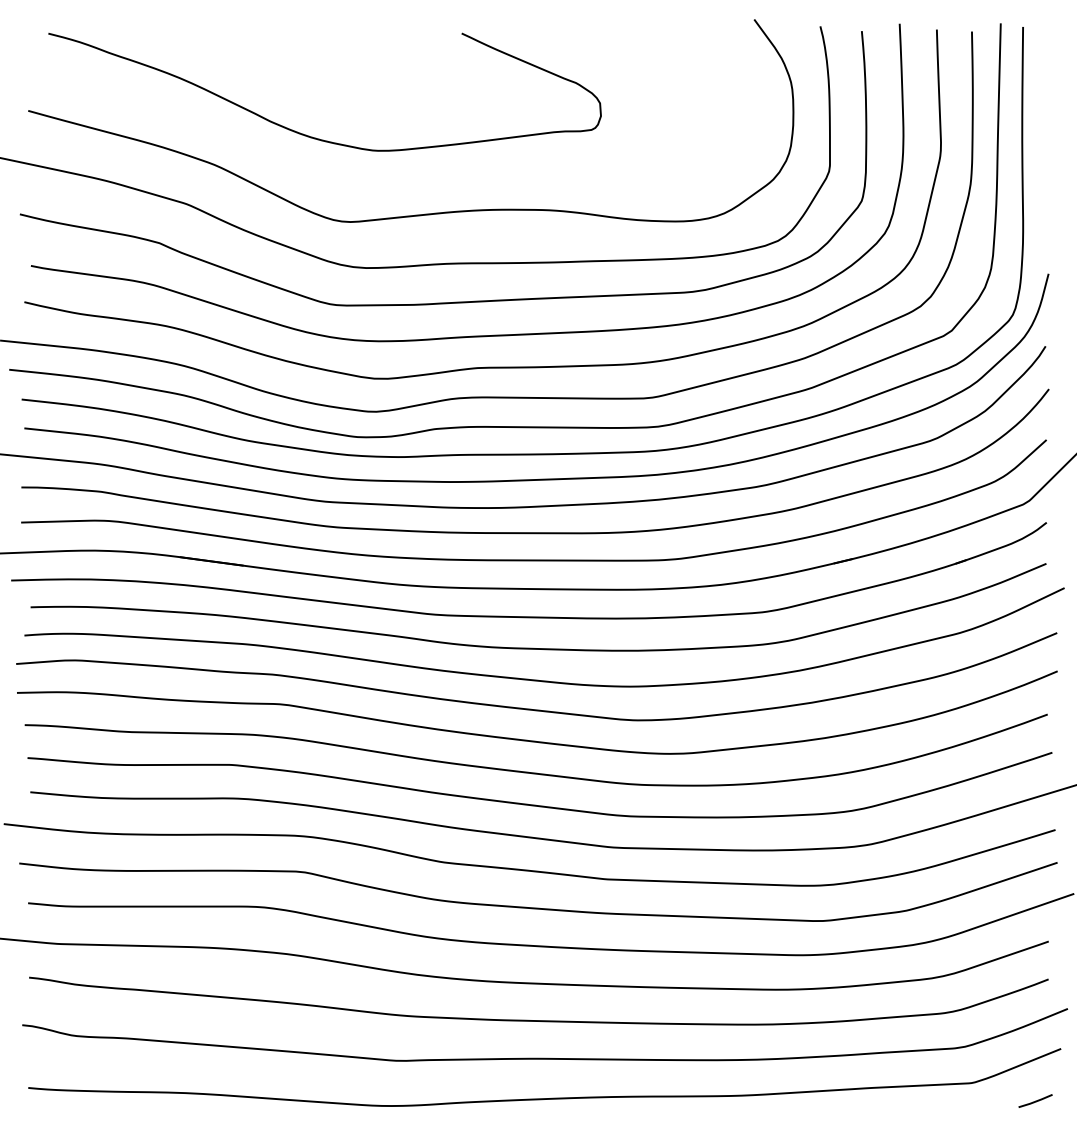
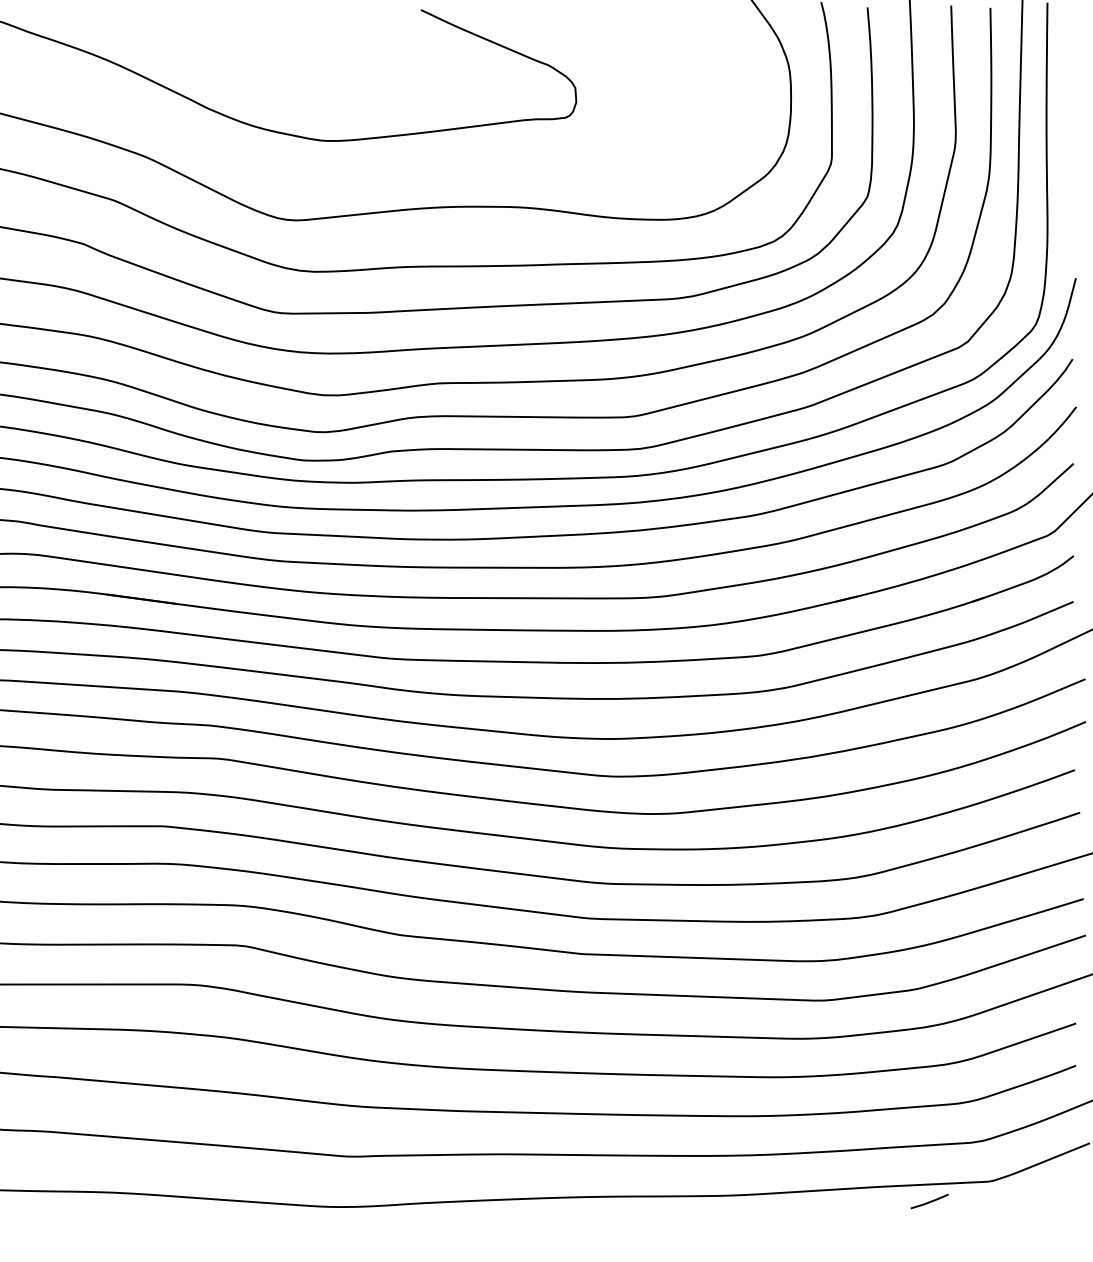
line: (1035, 1100) -> (929, 1200), moved

